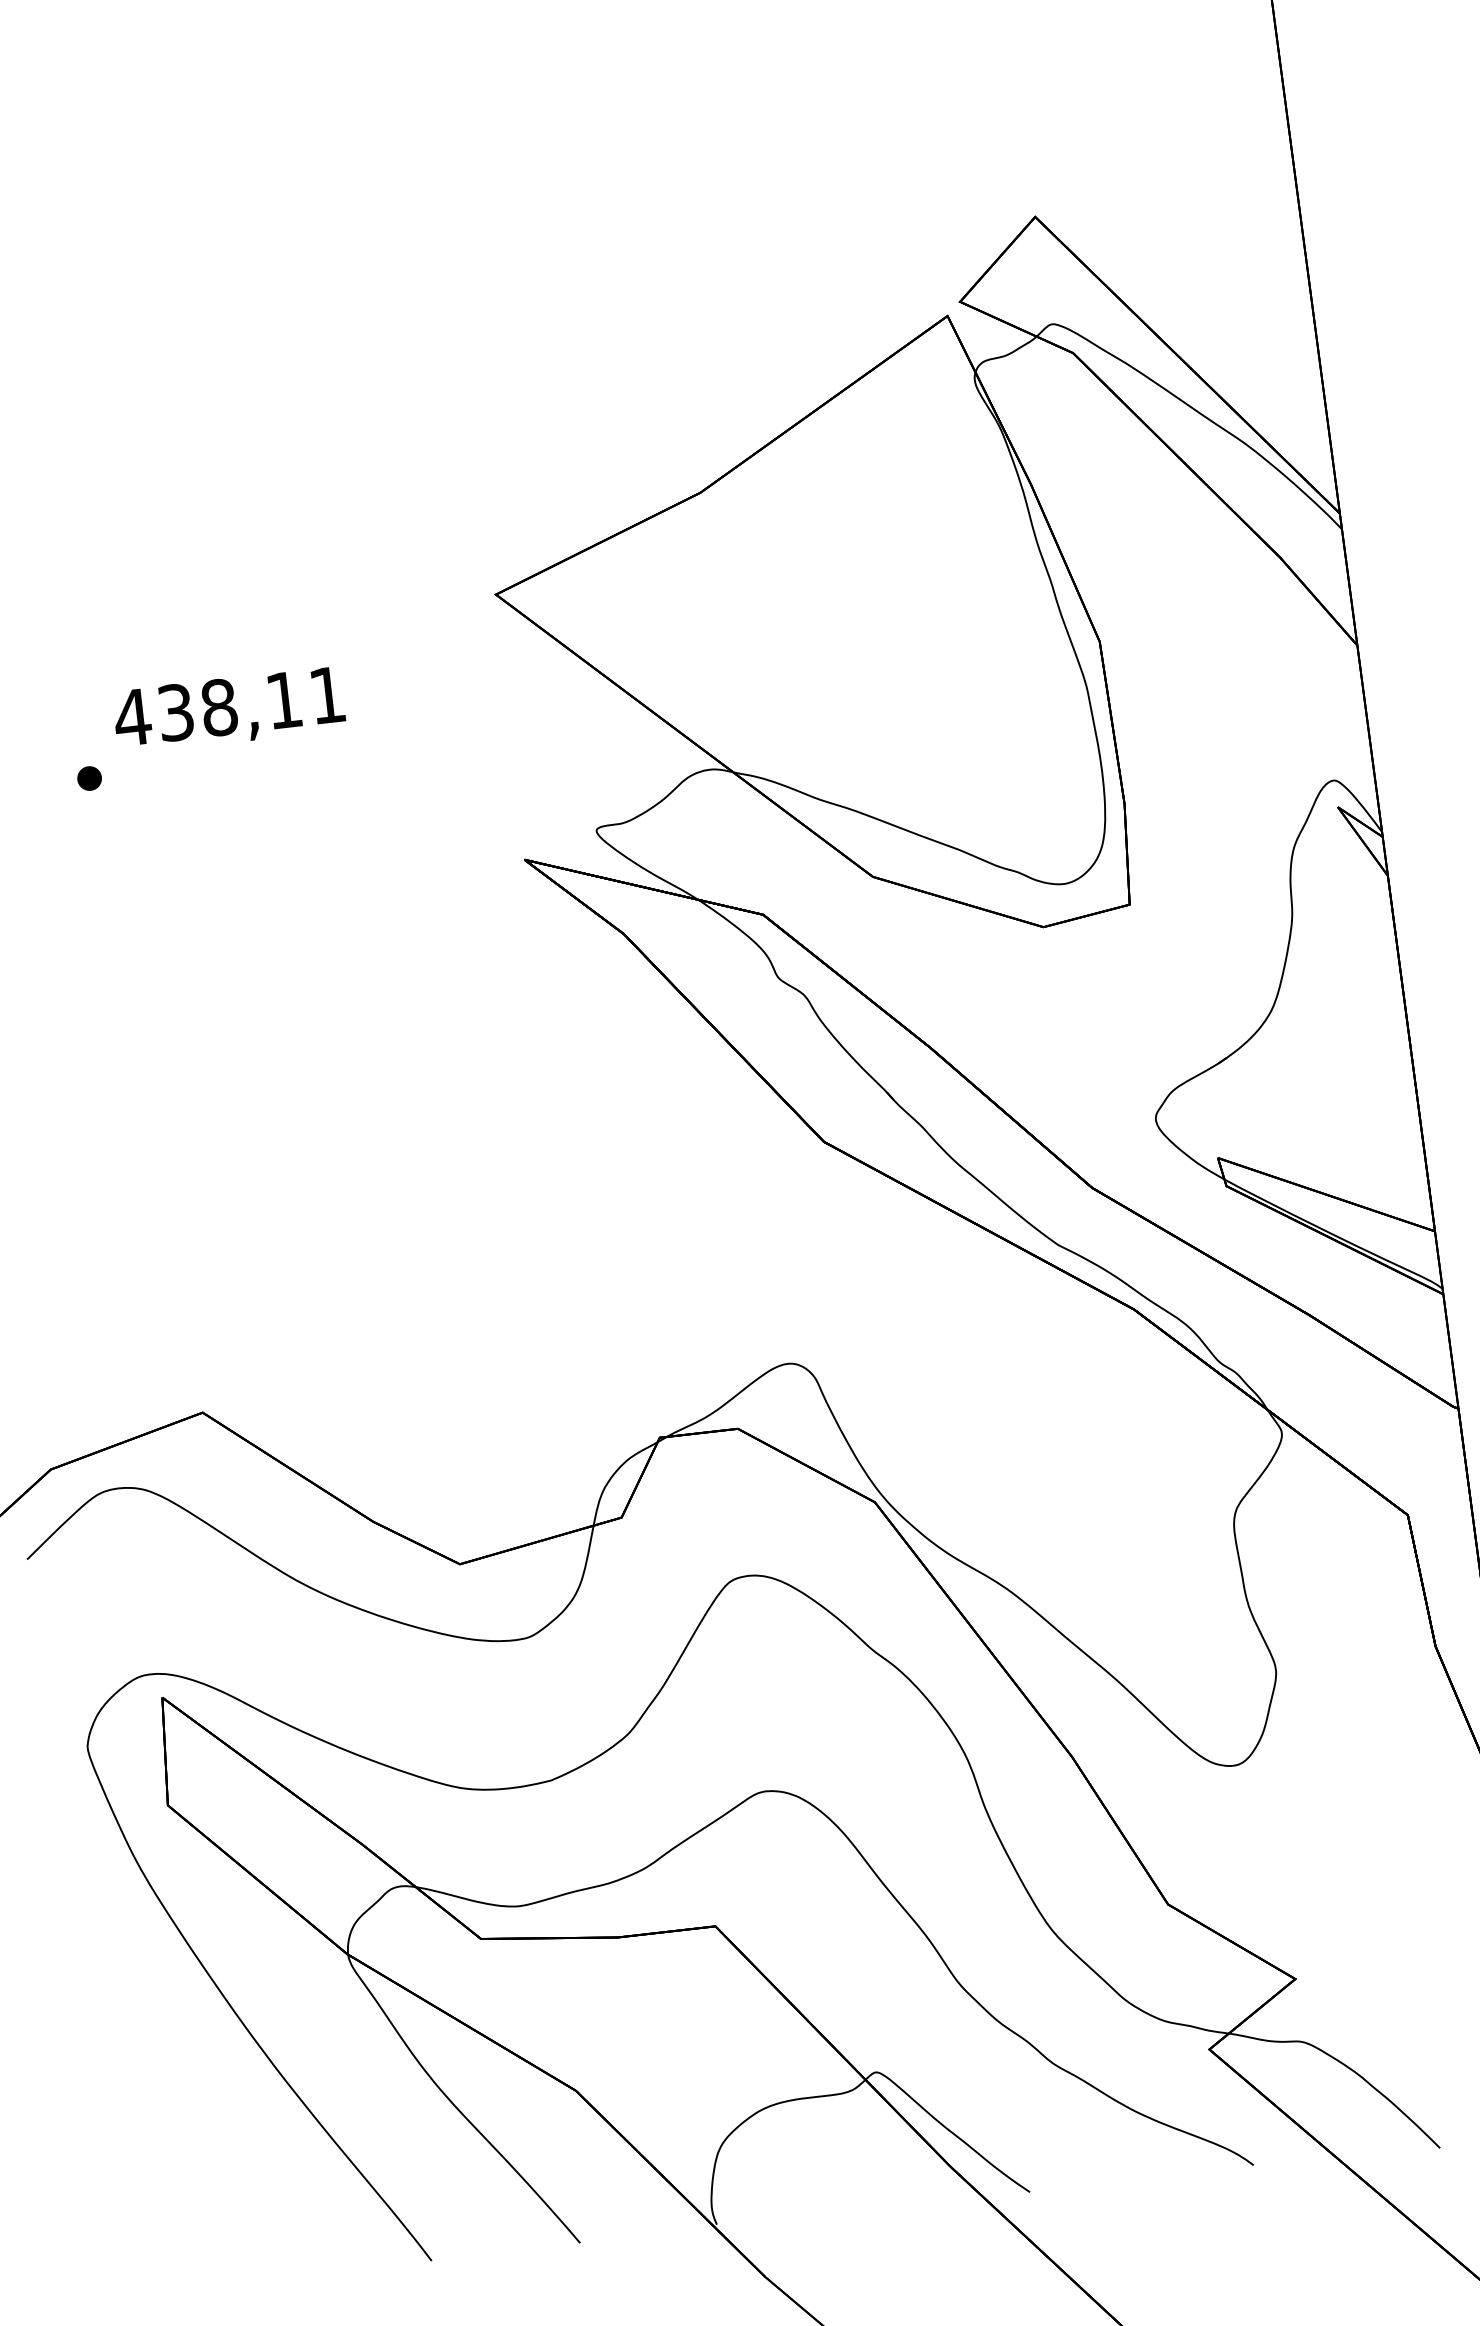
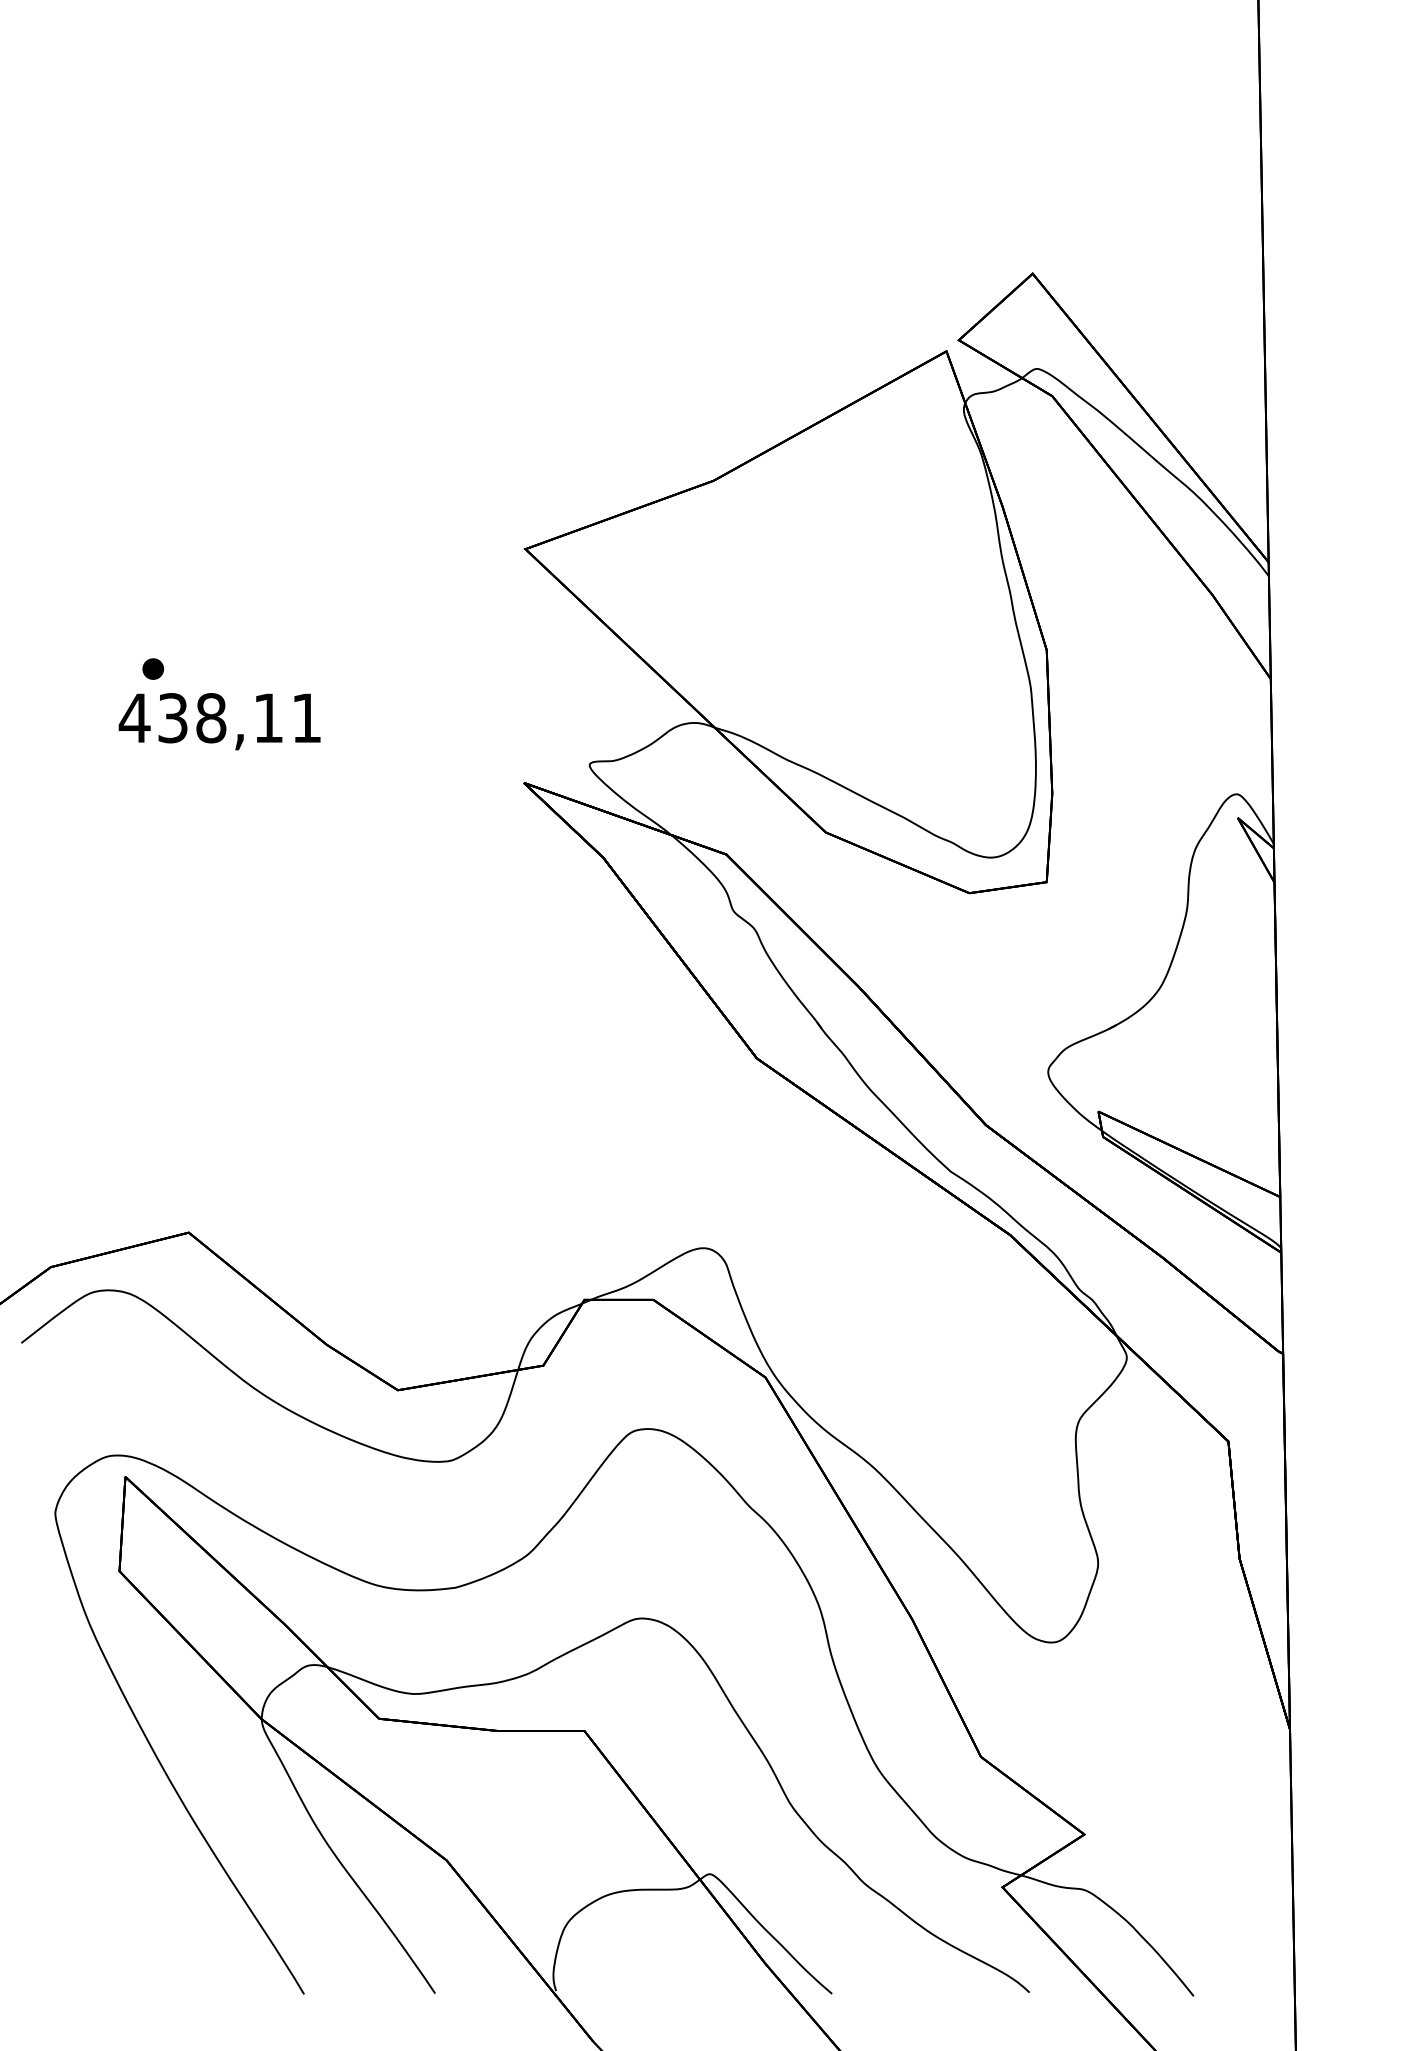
text: (229, 710) -> (219, 721), moved

